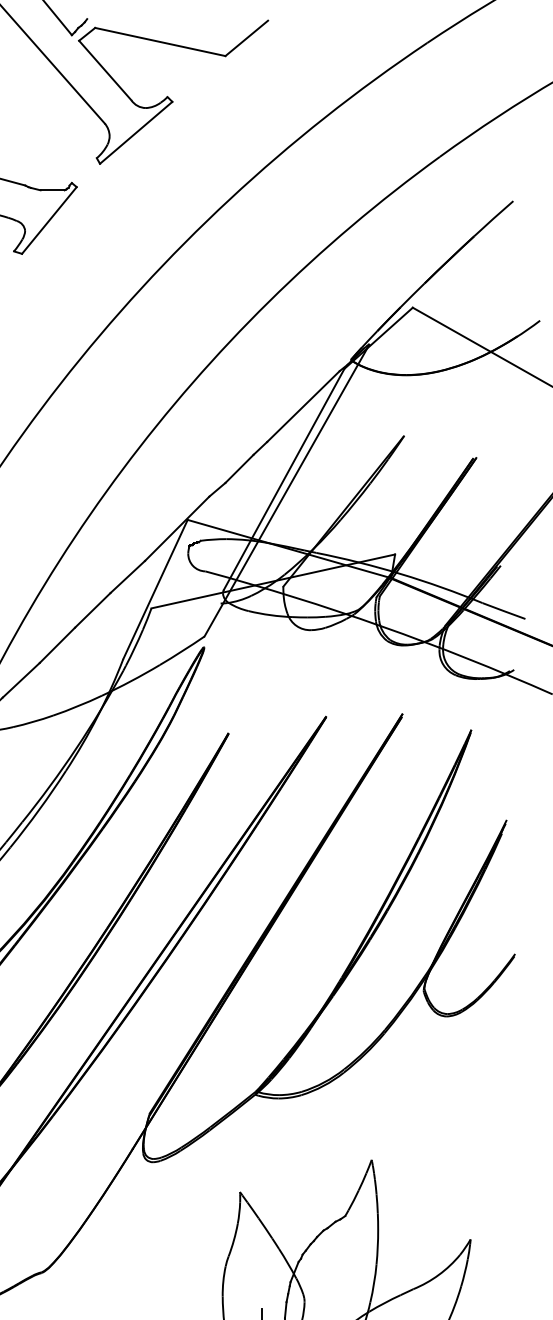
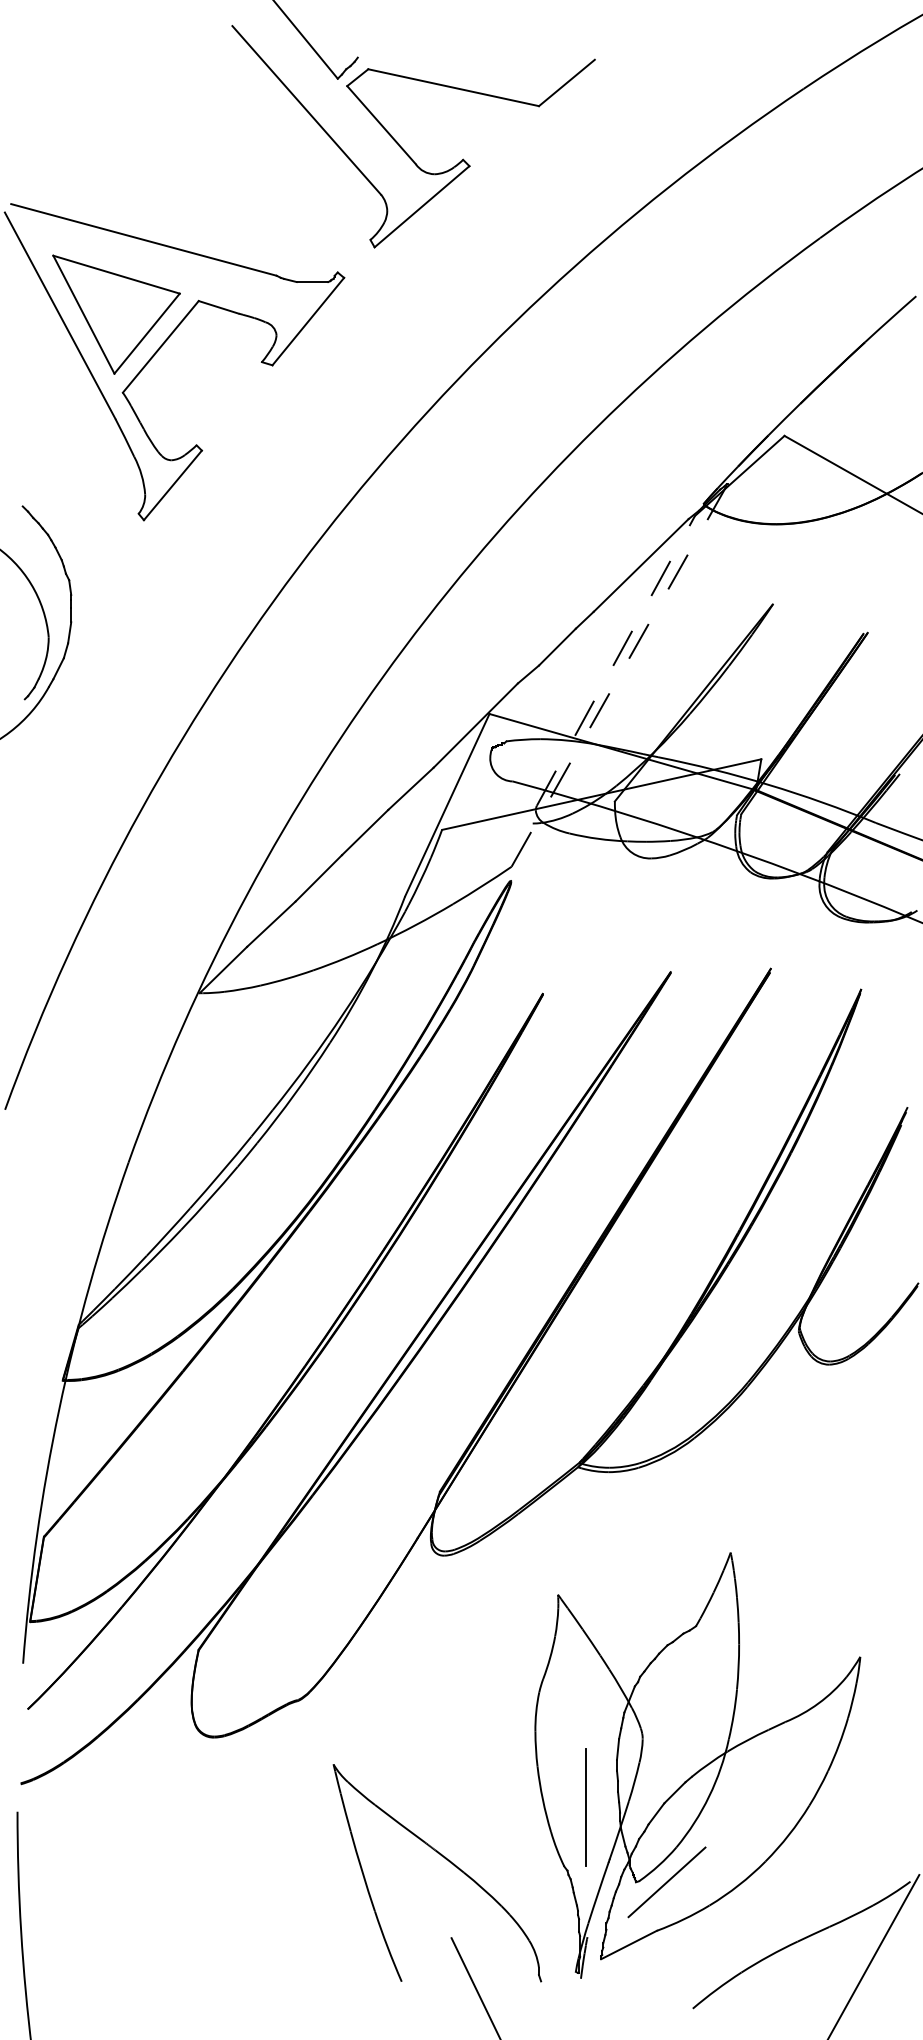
line: (284, 479) -> (616, 660), solid -> dashed
line: (286, 490) -> (619, 675), solid -> dashed

